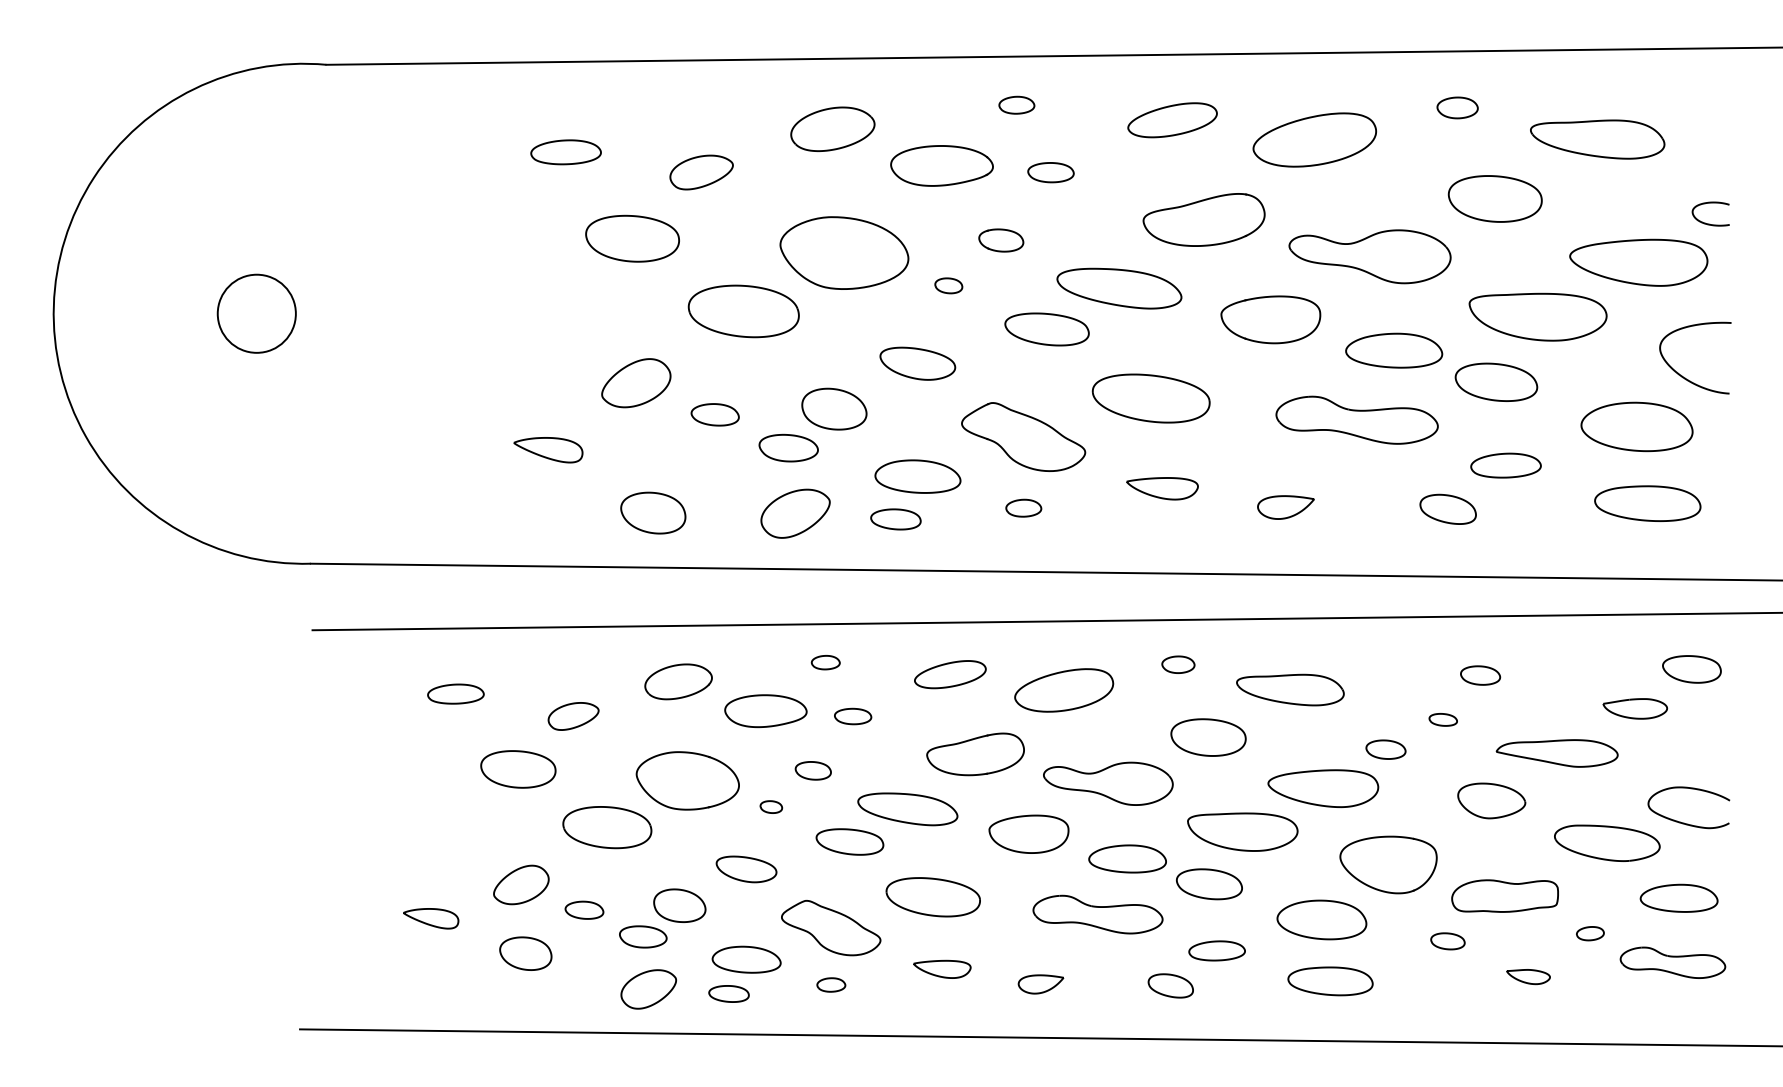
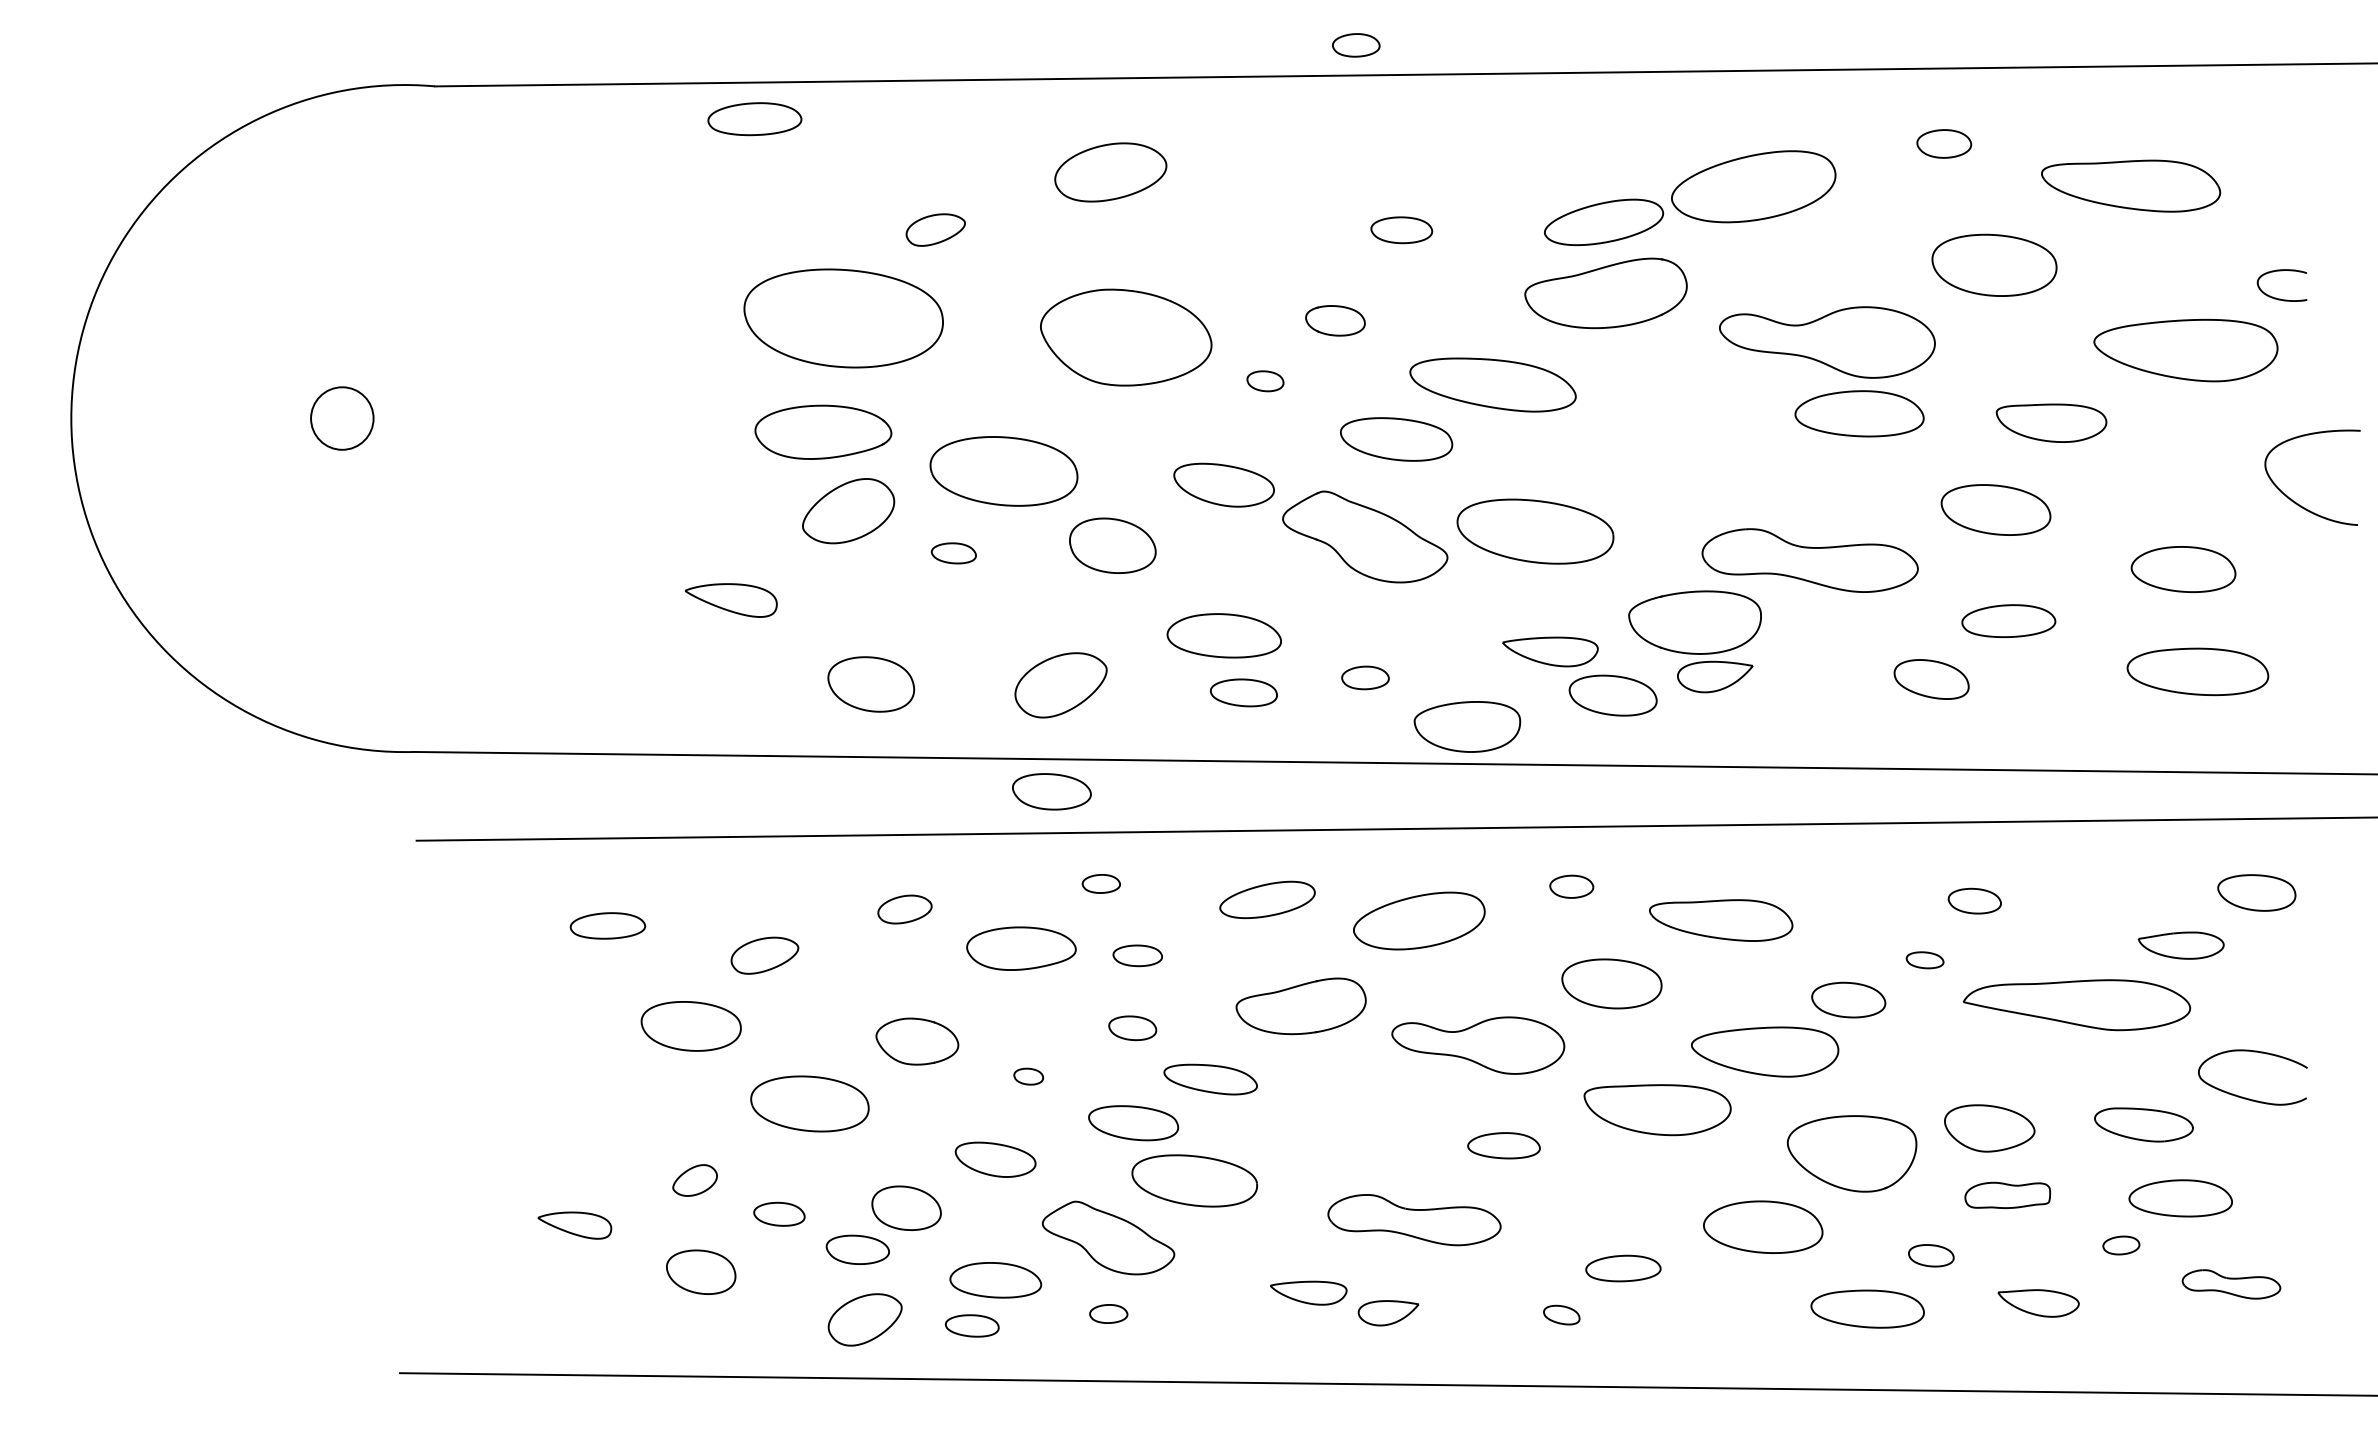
part: (1017, 105) -> (1356, 45), moved
part: (1172, 120) -> (1604, 222), moved
part: (565, 152) -> (754, 119), moved
part: (942, 165) -> (823, 431), moved
part: (701, 172) -> (935, 229), size x0.7
part: (632, 238) -> (843, 318), size x1.6
part: (743, 311) -> (1003, 471), moved
circle: (256, 313) -> (342, 418), size x0.6
part: (1538, 317) -> (2051, 423), size x0.6
part: (1270, 319) -> (1694, 622), moved
part: (1394, 350) -> (1859, 413), moved
curve: (1682, 375) -> (2295, 501), moved
part: (714, 414) -> (953, 553), size x0.7
part: (1636, 426) -> (2183, 569), size x0.7
part: (1023, 436) -> (1365, 536), moved
part: (788, 447) -> (1051, 791), moved
part: (895, 519) -> (1243, 692), moved
part: (678, 681) -> (904, 909), size x0.6
part: (1385, 749) -> (1848, 999), size x1.4
part: (1556, 753) -> (2076, 1004), size x1.4
part: (813, 771) -> (1132, 1028), moved
part: (687, 780) -> (917, 1041), size x0.6
part: (1491, 800) -> (1989, 1128), moved
part: (907, 809) -> (1210, 1079), size x0.7
part: (1029, 833) -> (1467, 726), moved
part: (1606, 842) -> (2143, 1124), size x0.7
part: (1127, 858) -> (1503, 1145), size x0.7
part: (520, 884) -> (694, 1180), size x0.6
part: (1208, 884) -> (1612, 695), moved
part: (933, 896) -> (1194, 1180), moved
part: (1505, 896) -> (2007, 1195), size x0.6
part: (1678, 898) -> (2180, 1198), moved
part: (1098, 914) -> (1414, 1220), moved
part: (1672, 962) -> (2231, 1284), size x0.7
part: (942, 968) -> (1308, 1292), moved
part: (1528, 976) -> (2038, 1302), size x1.4
part: (1330, 980) -> (1867, 1308), moved
part: (1170, 985) -> (1561, 1314), size x0.6

